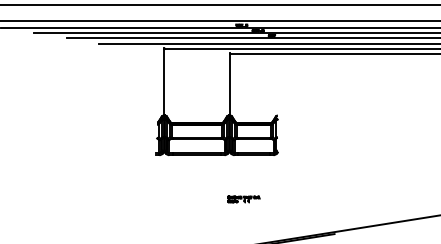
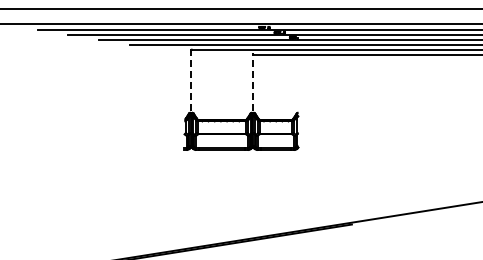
line: (164, 80) -> (191, 79), solid -> dashed
line: (229, 82) -> (252, 81), solid -> dashed
part: (243, 199) -> (266, 191), removed

